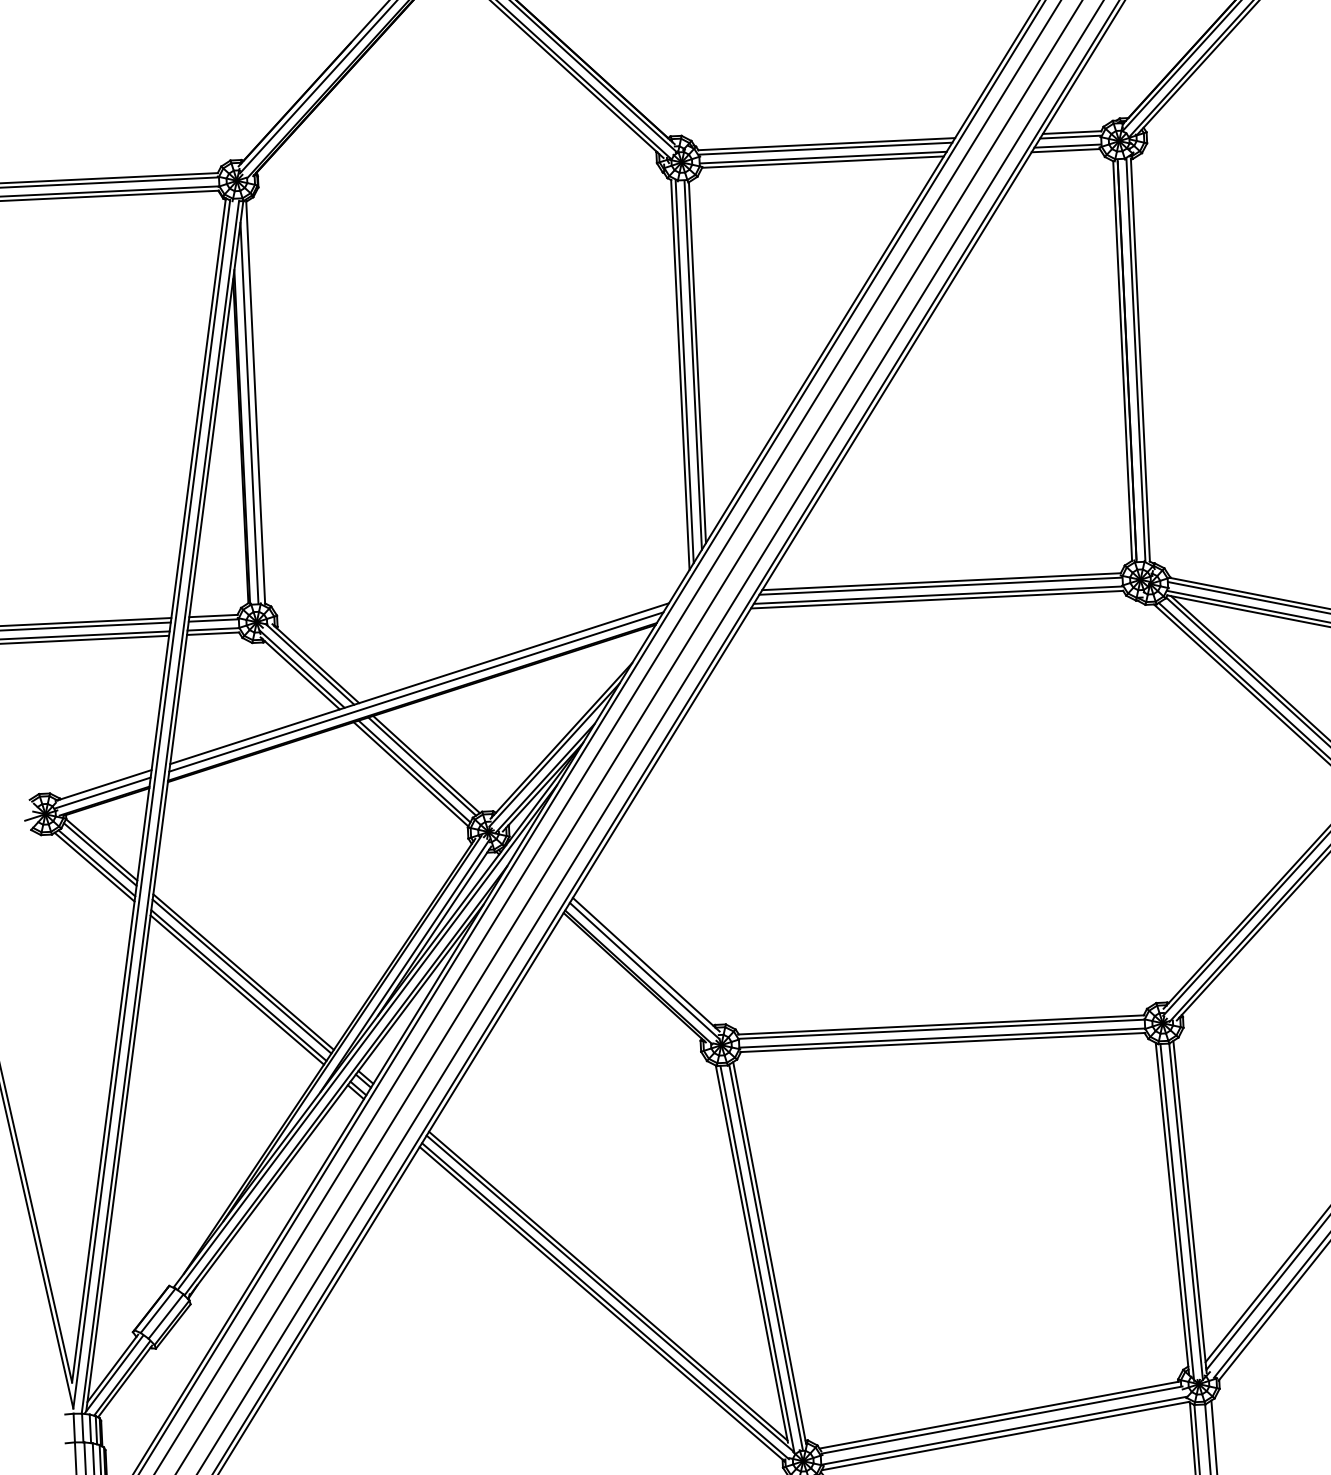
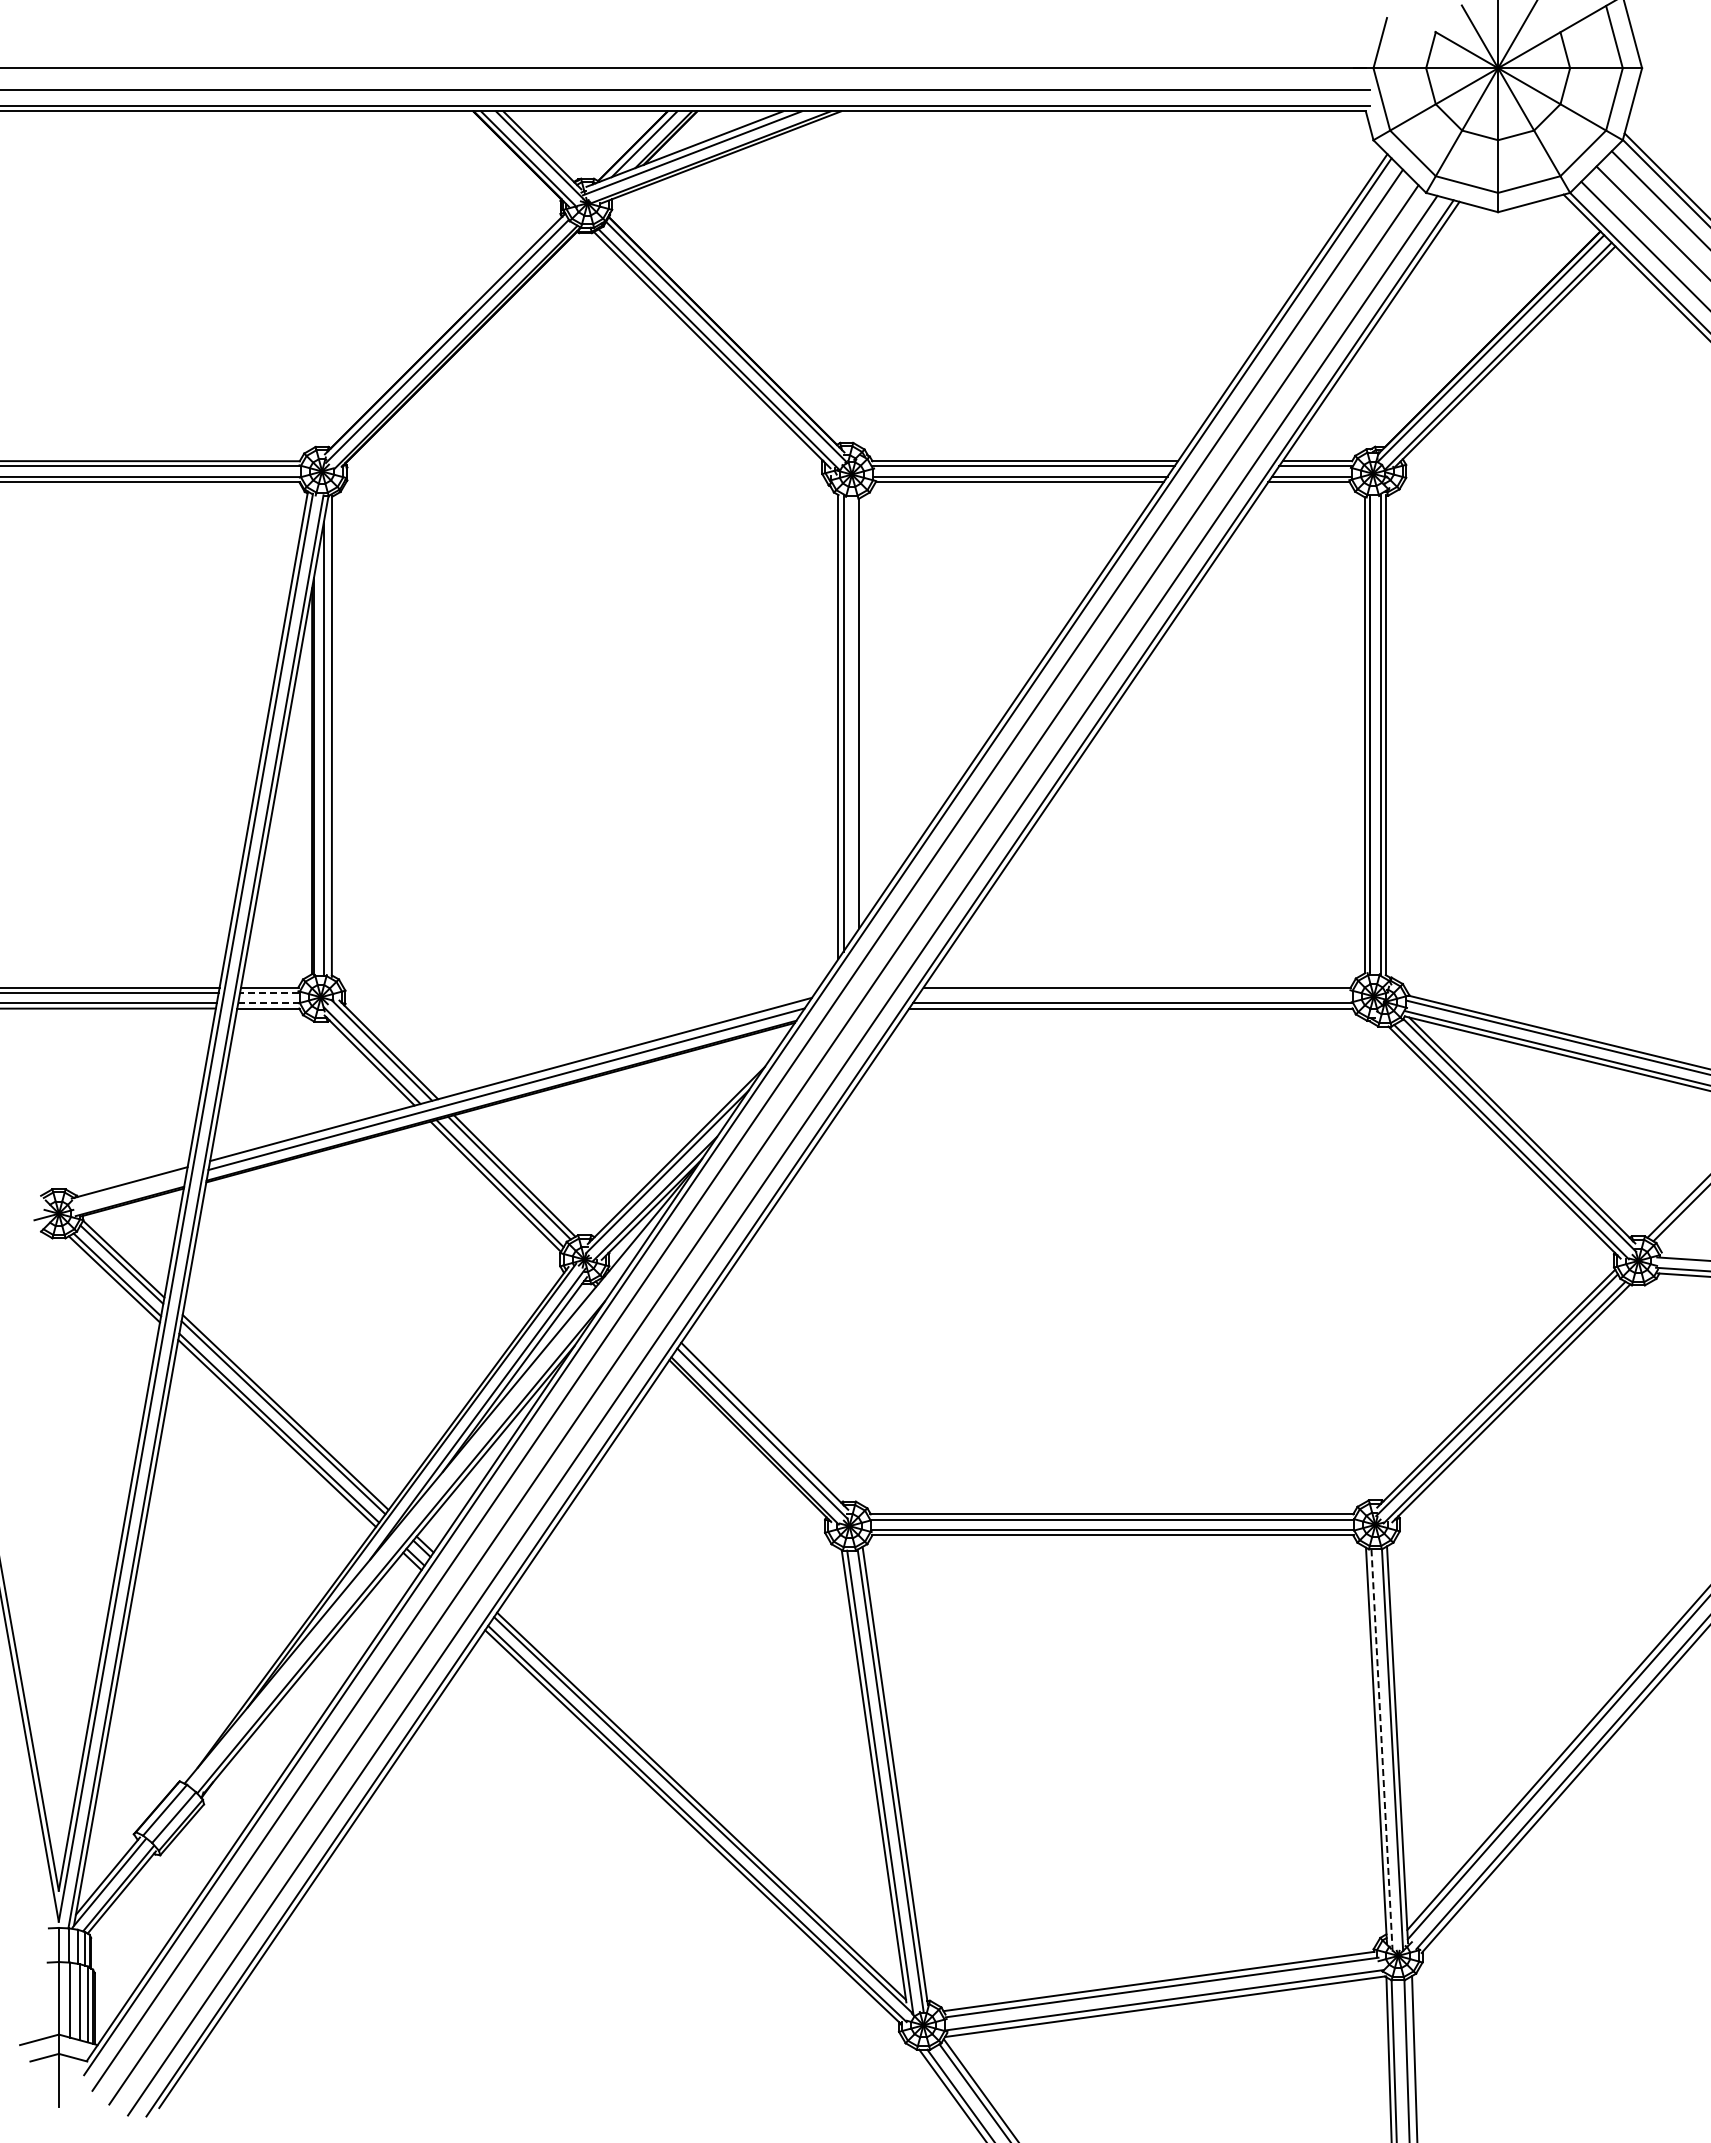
line: (693, 365) -> (854, 716), removed
line: (940, 585) -> (1135, 992), removed
line: (213, 620) -> (269, 992), solid -> dashed
line: (213, 629) -> (268, 1003), solid -> dashed
line: (102, 792) -> (128, 1191), removed
line: (366, 1036) -> (428, 1496), removed
line: (1177, 1213) -> (1382, 1751), solid -> dashed

